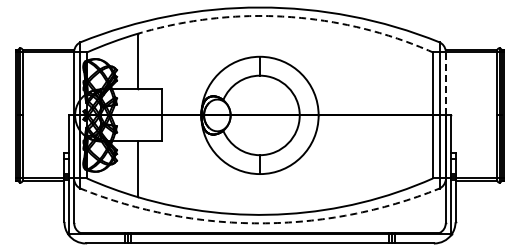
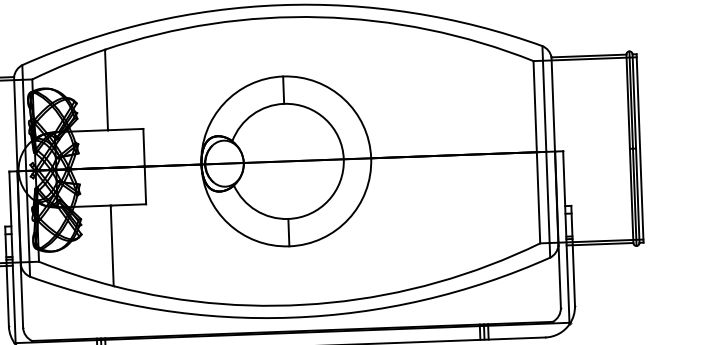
arc: (287, 16) -> (320, 16), dashed -> solid
line: (445, 82) -> (553, 103), dashed -> solid
arc: (259, 223) -> (291, 317), dashed -> solid

